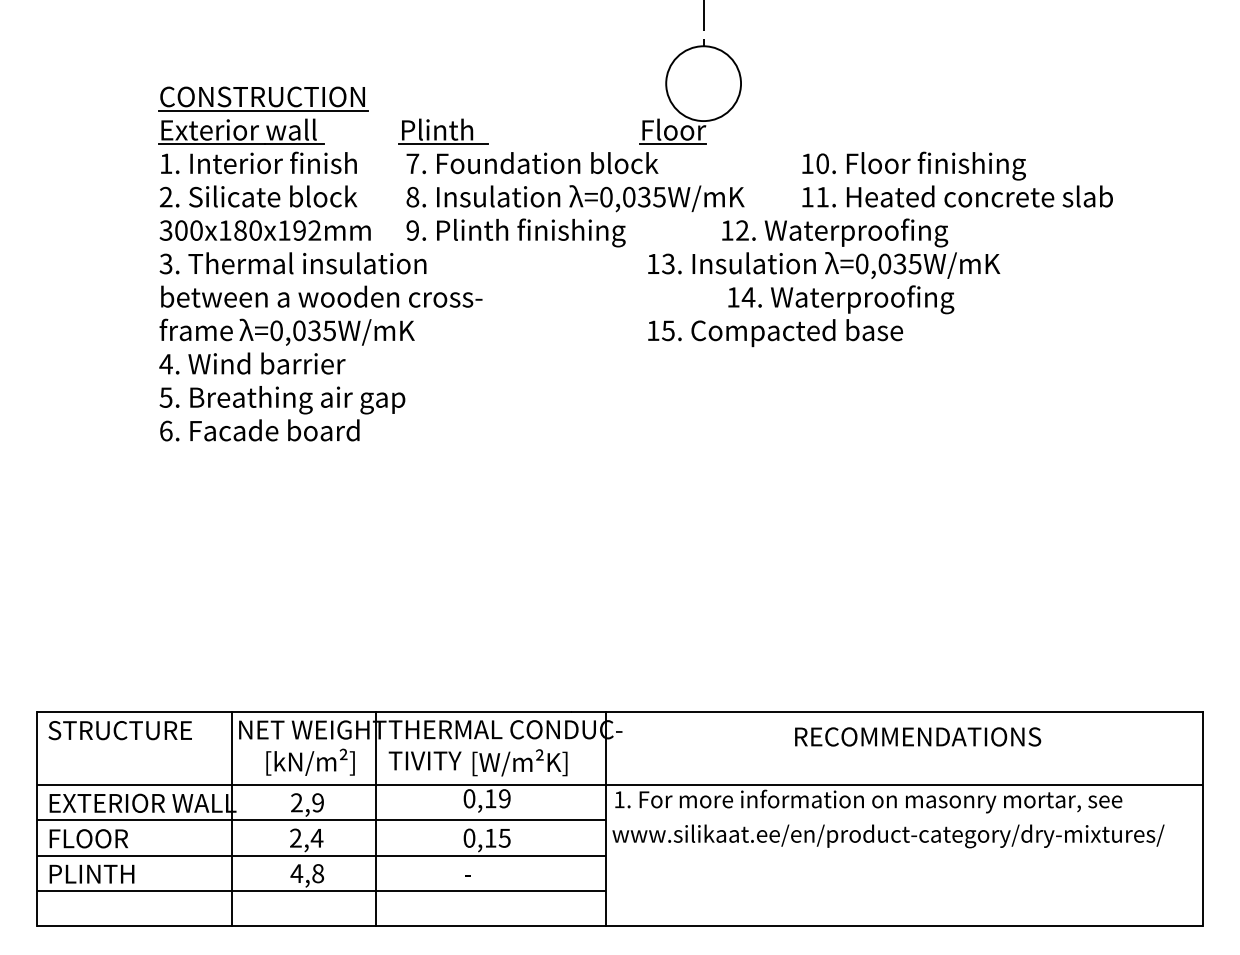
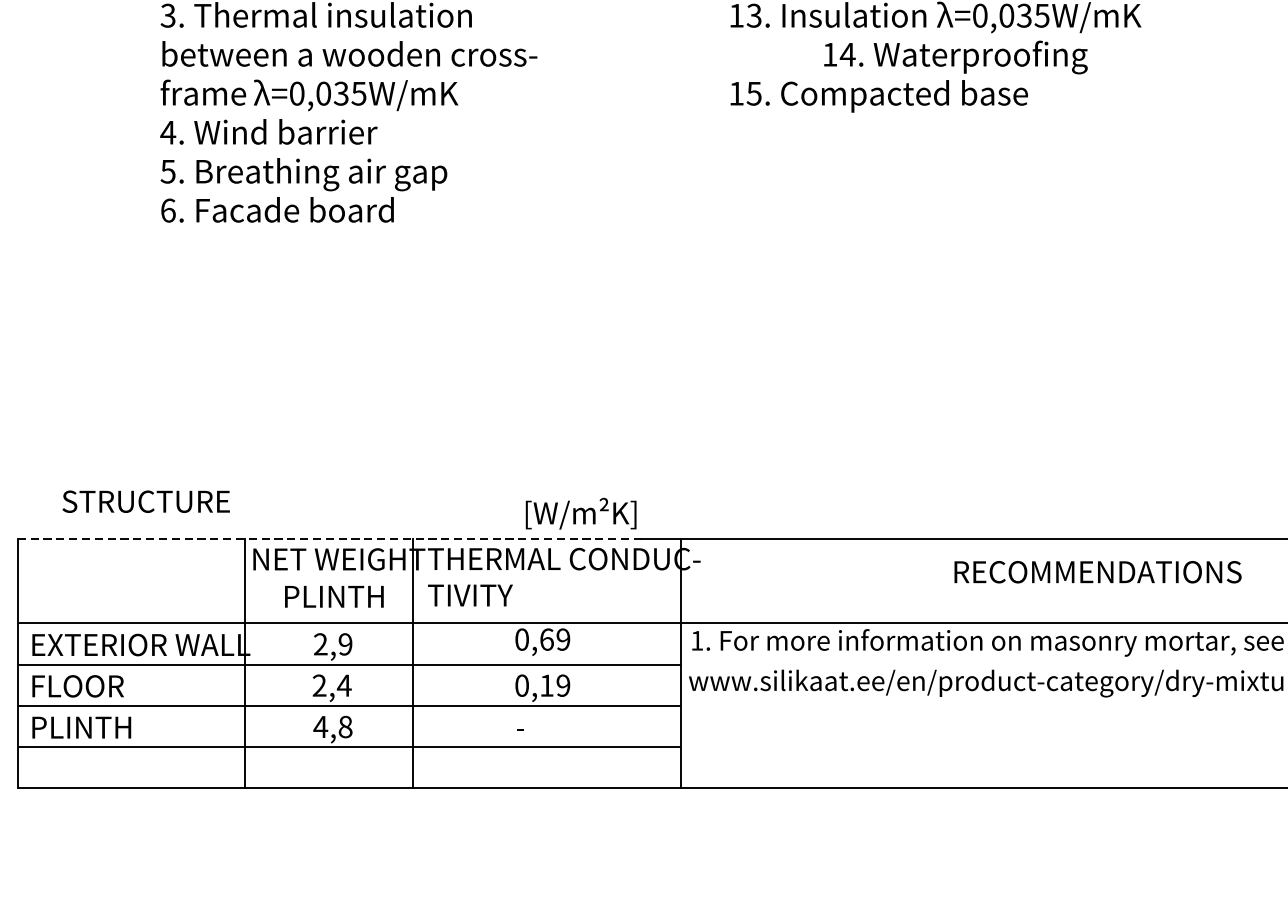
line: (304, 712) -> (329, 539), solid -> dashed
text: (119, 730) -> (145, 501), moved
text: (918, 736) -> (1098, 571), moved
text: (310, 761) -> (336, 596), [kN/m²] -> PLINTH
text: (519, 762) -> (580, 513), moved
text: (490, 798) -> (546, 639), 0,19 -> 0,69
text: (504, 837) -> (563, 684), 0,15 -> 0,19

